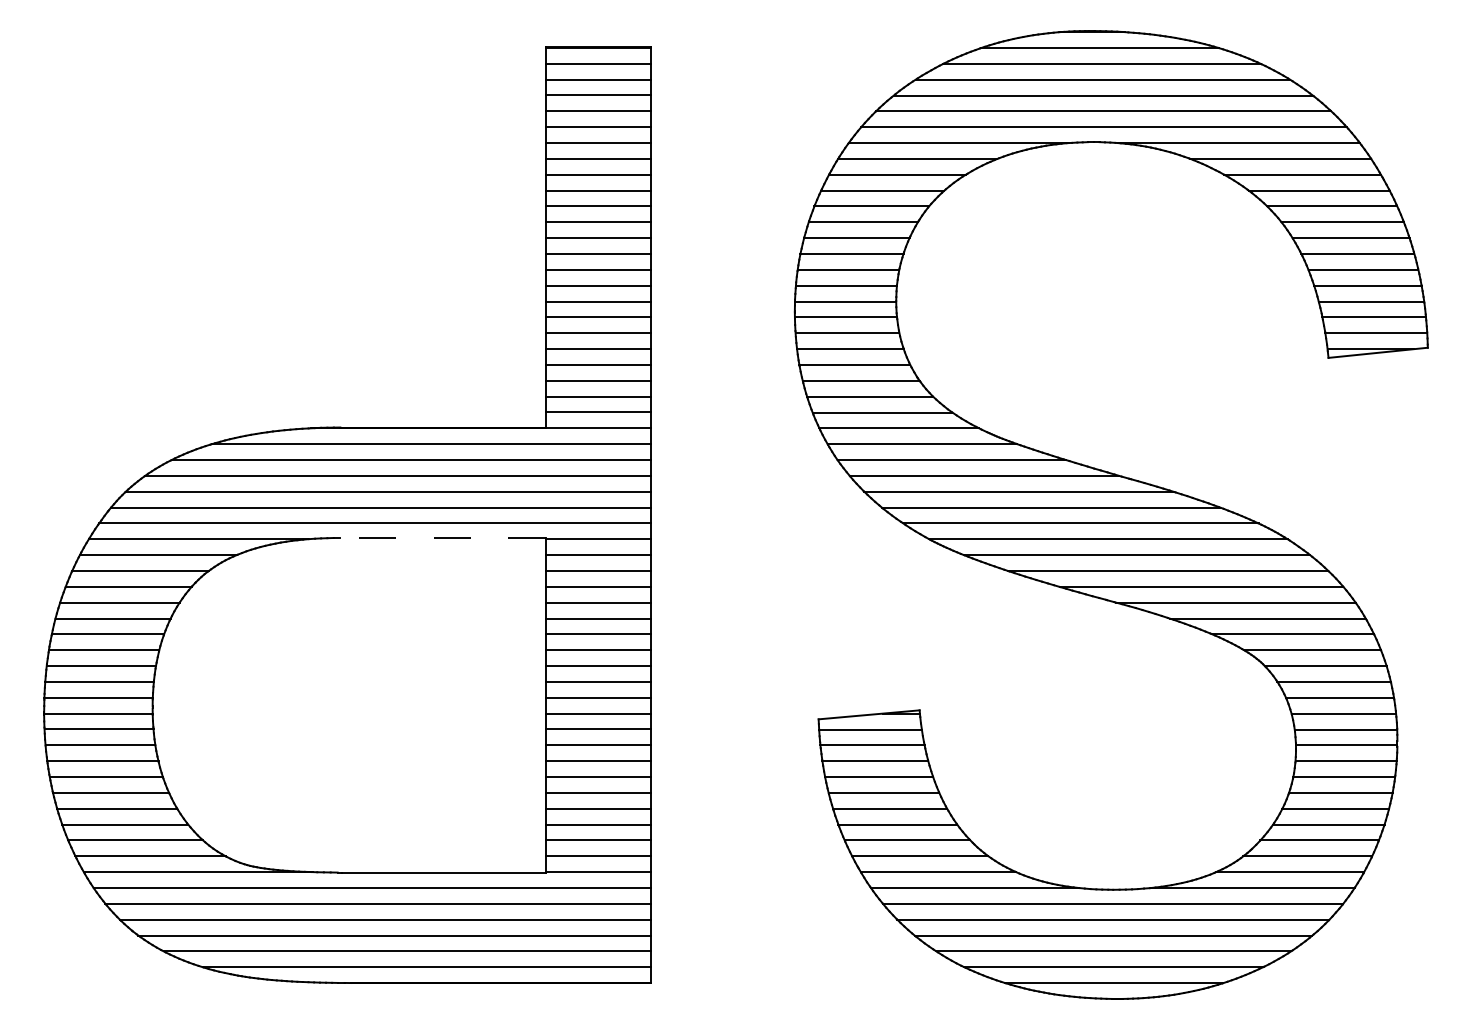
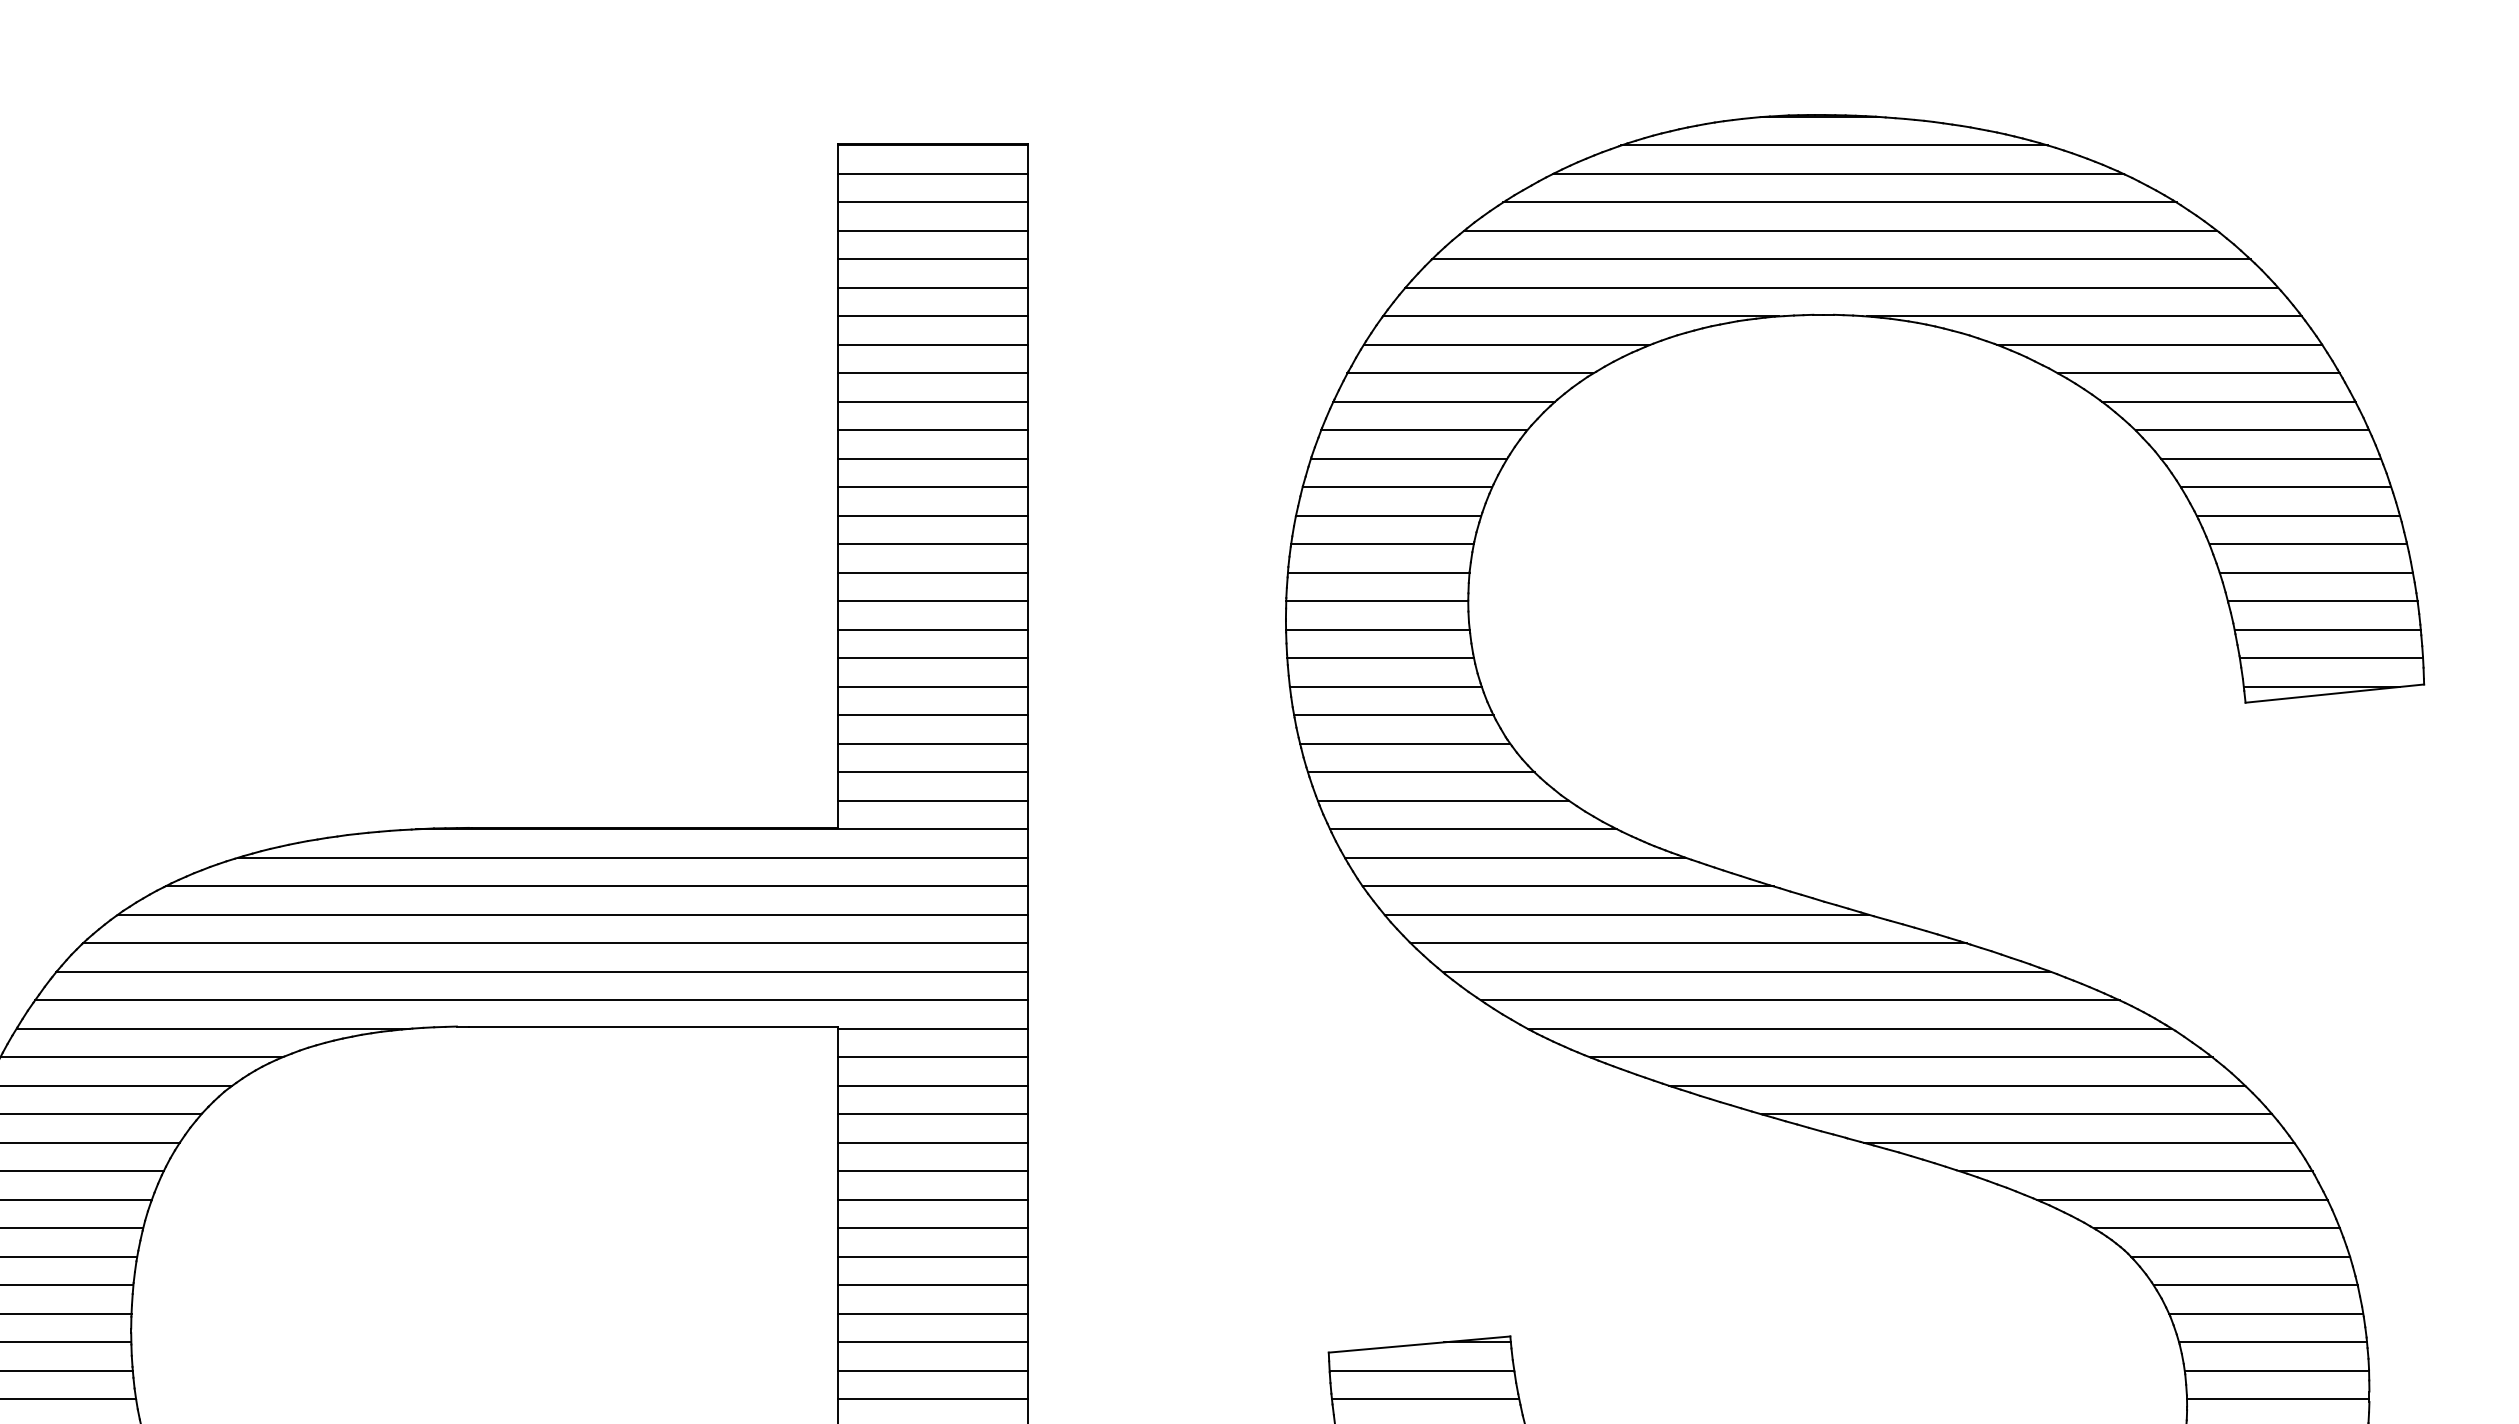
line: (443, 537) -> (654, 1025), dashed -> solid

